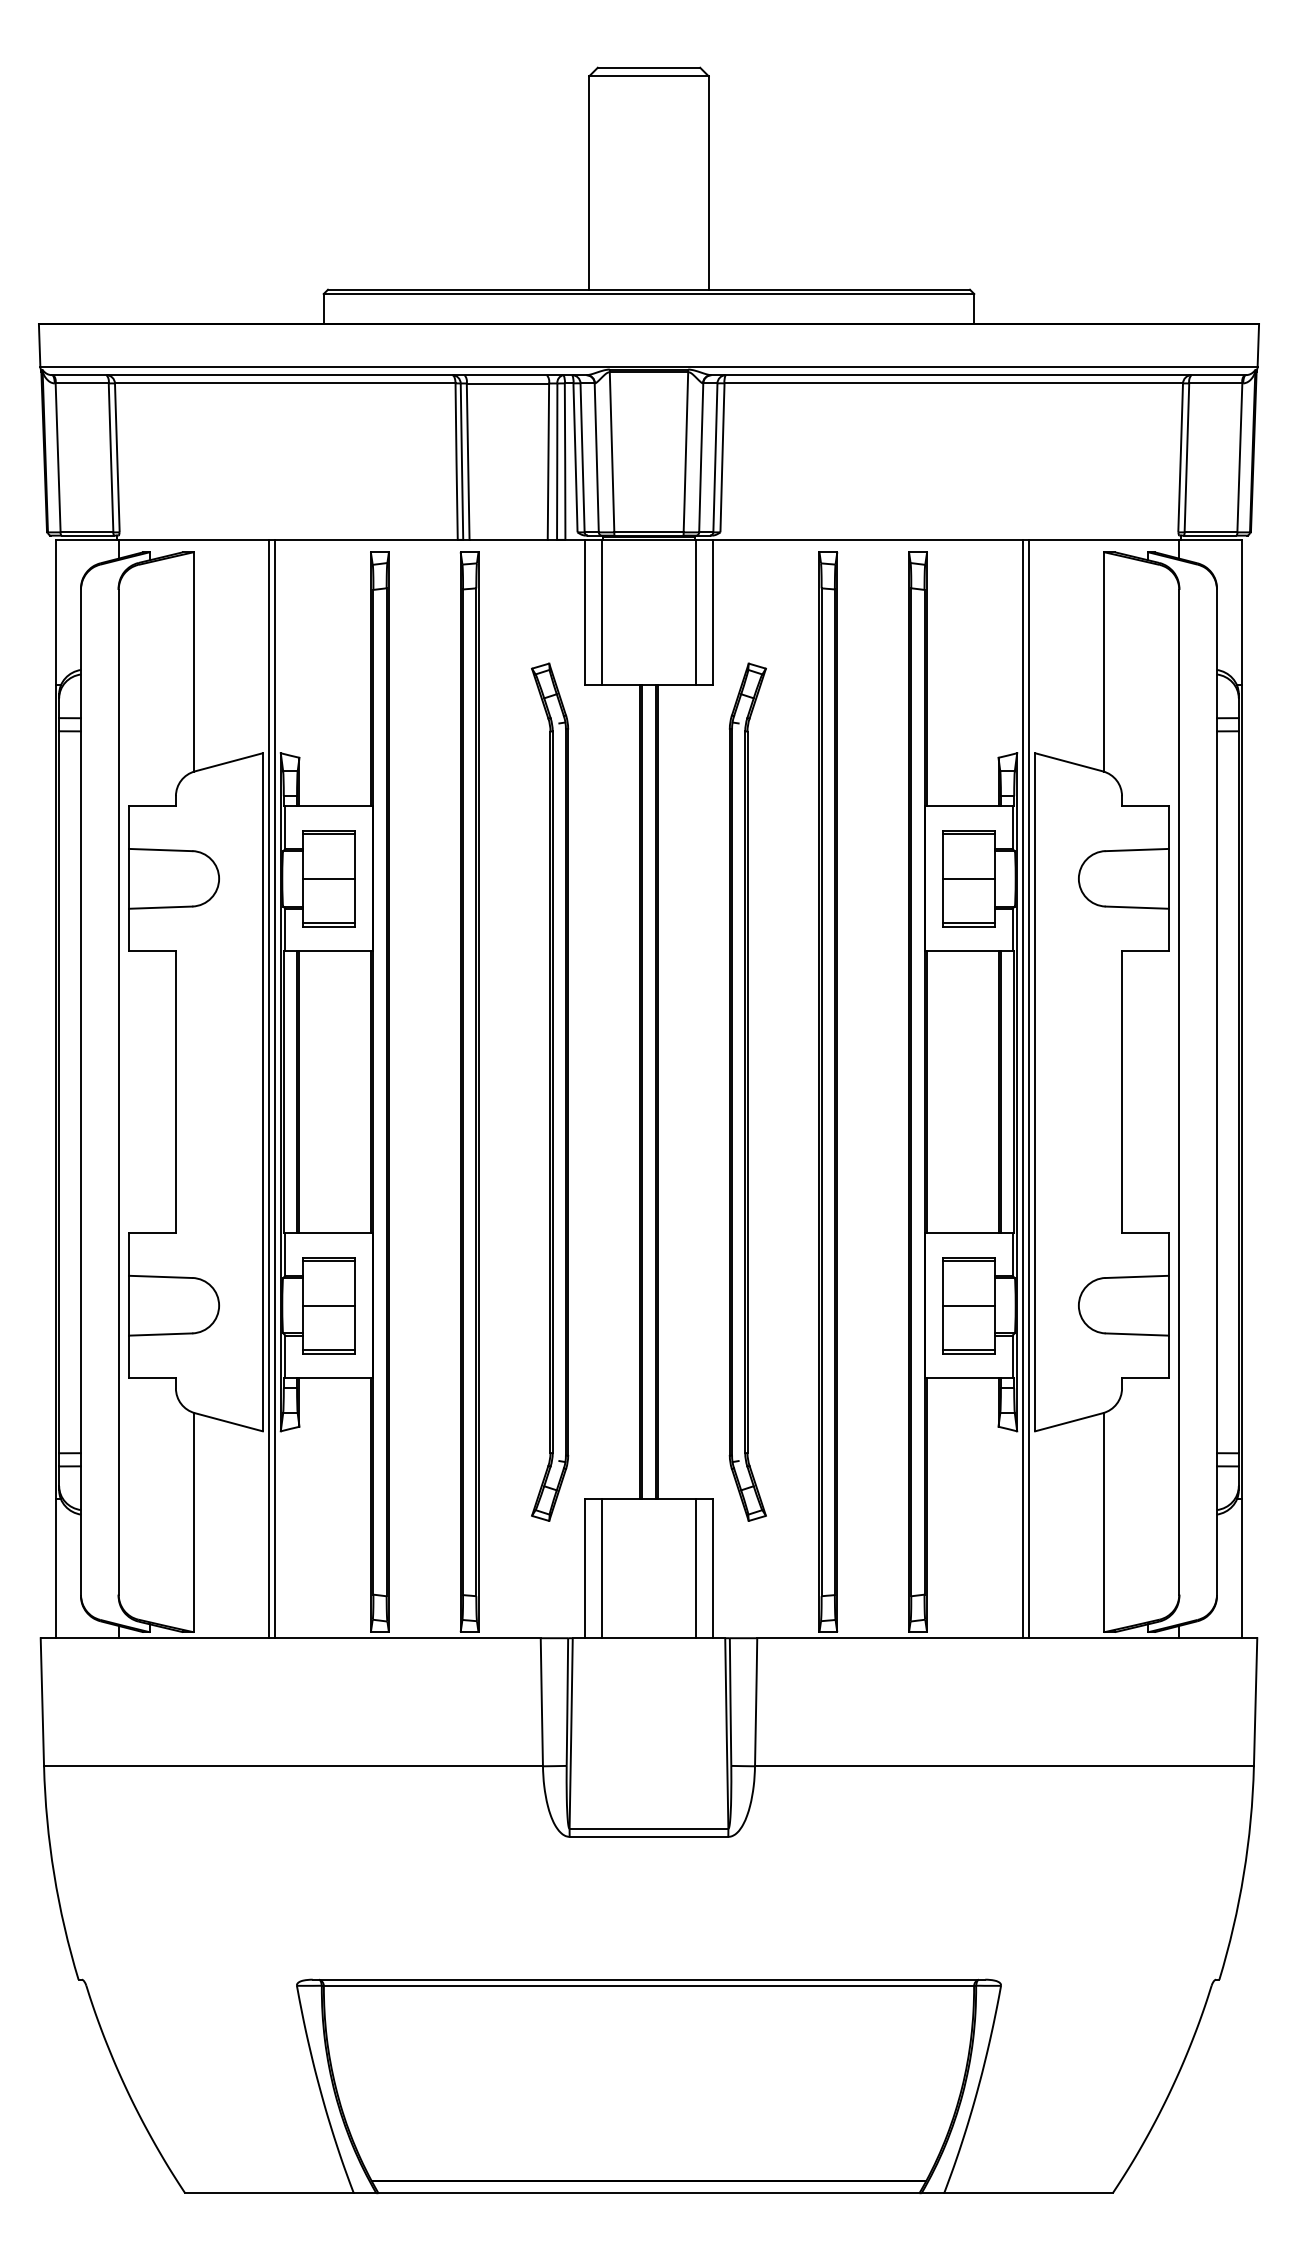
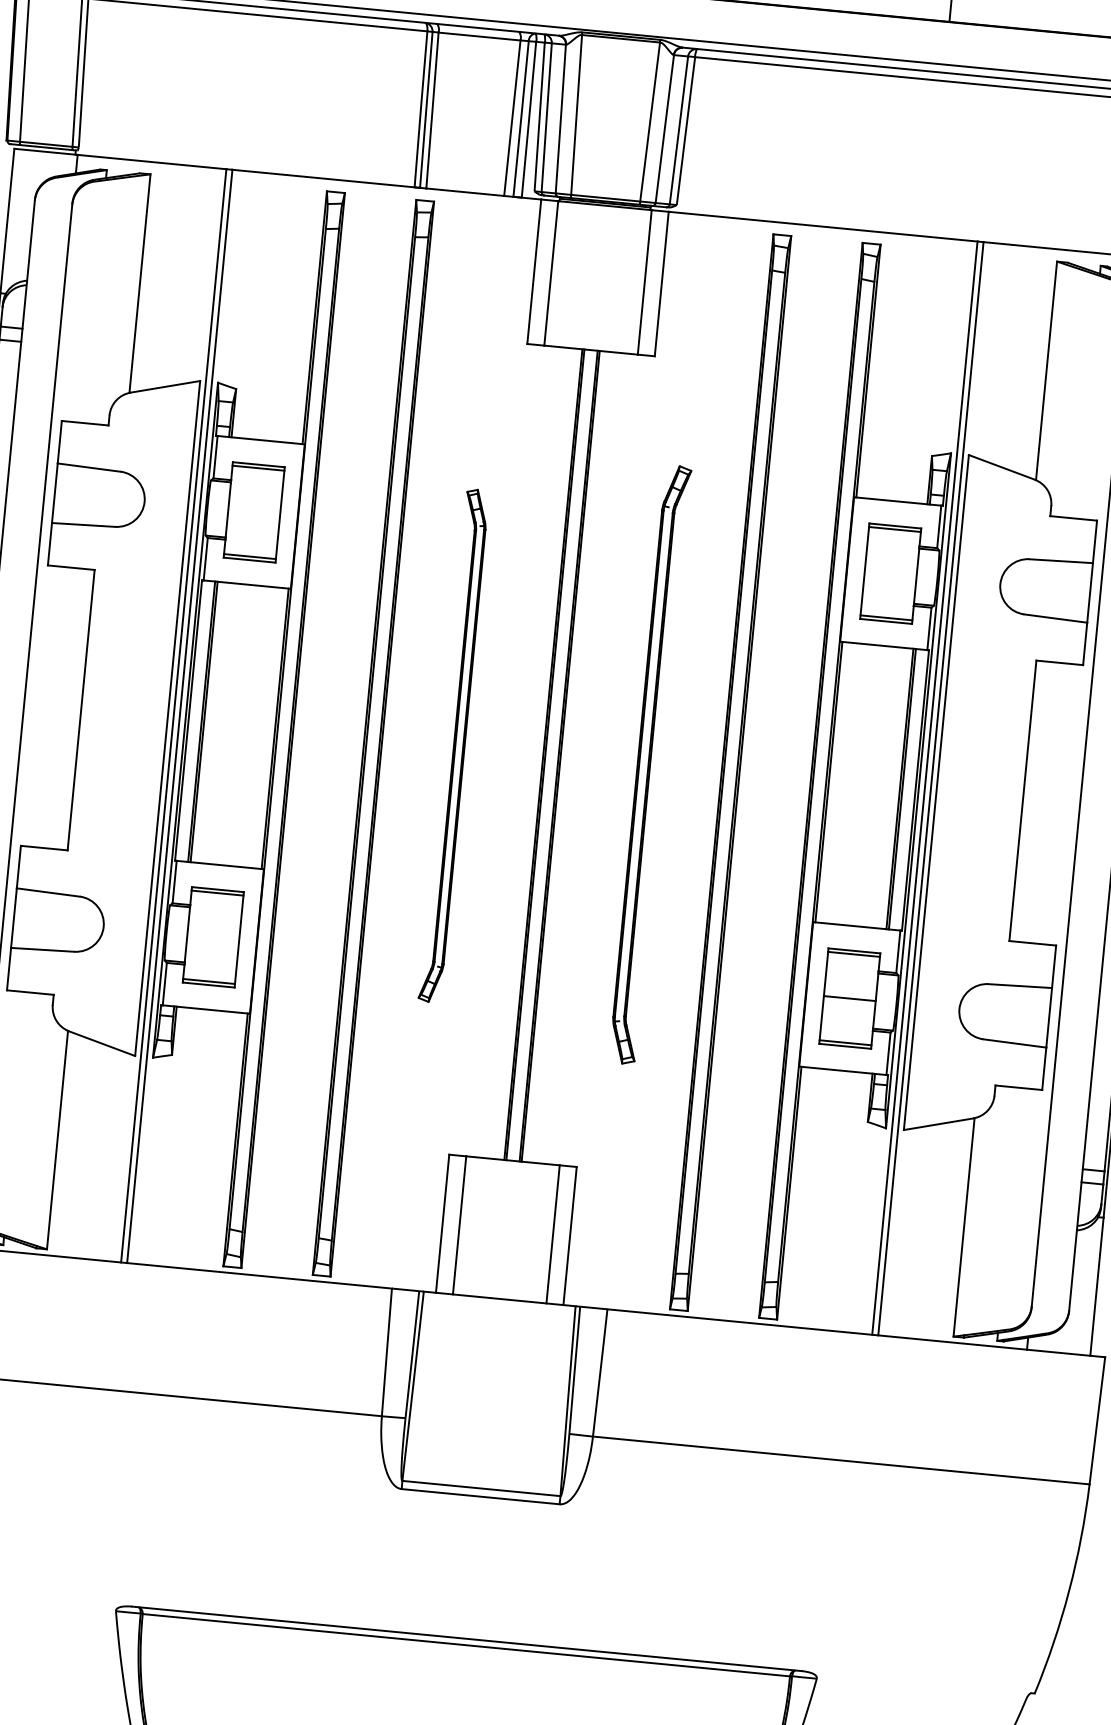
line: (329, 878) -> (254, 512), removed
line: (968, 878) -> (890, 573), removed
part: (550, 1091) -> (454, 745), size x0.6
part: (747, 1091) -> (650, 764), size x0.7
line: (329, 1305) -> (213, 937), removed

